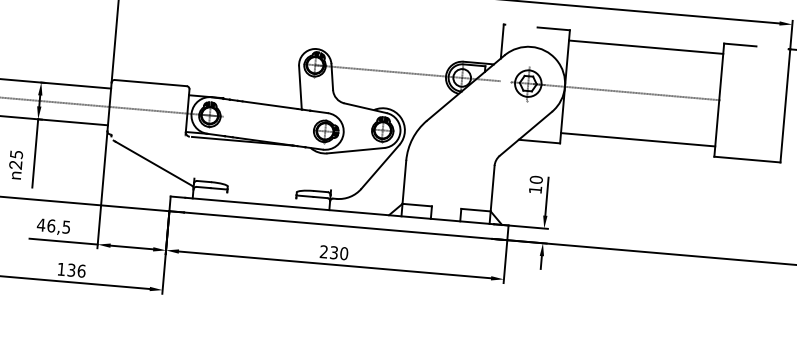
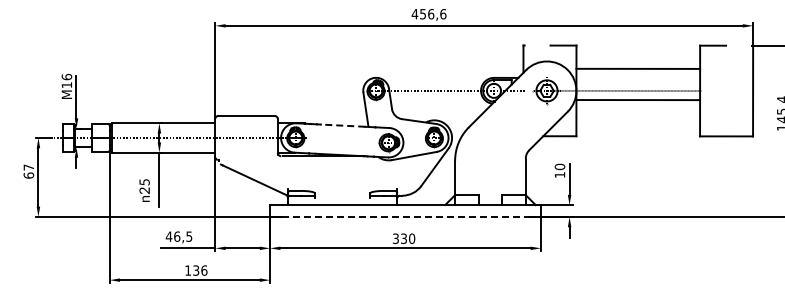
line: (646, 46) -> (638, 68), moved
line: (269, 104) -> (342, 125), solid -> dashed
line: (638, 140) -> (638, 100), moved
line: (338, 225) -> (405, 216), solid -> dashed
text: (323, 252) -> (395, 239), 230 -> 330

